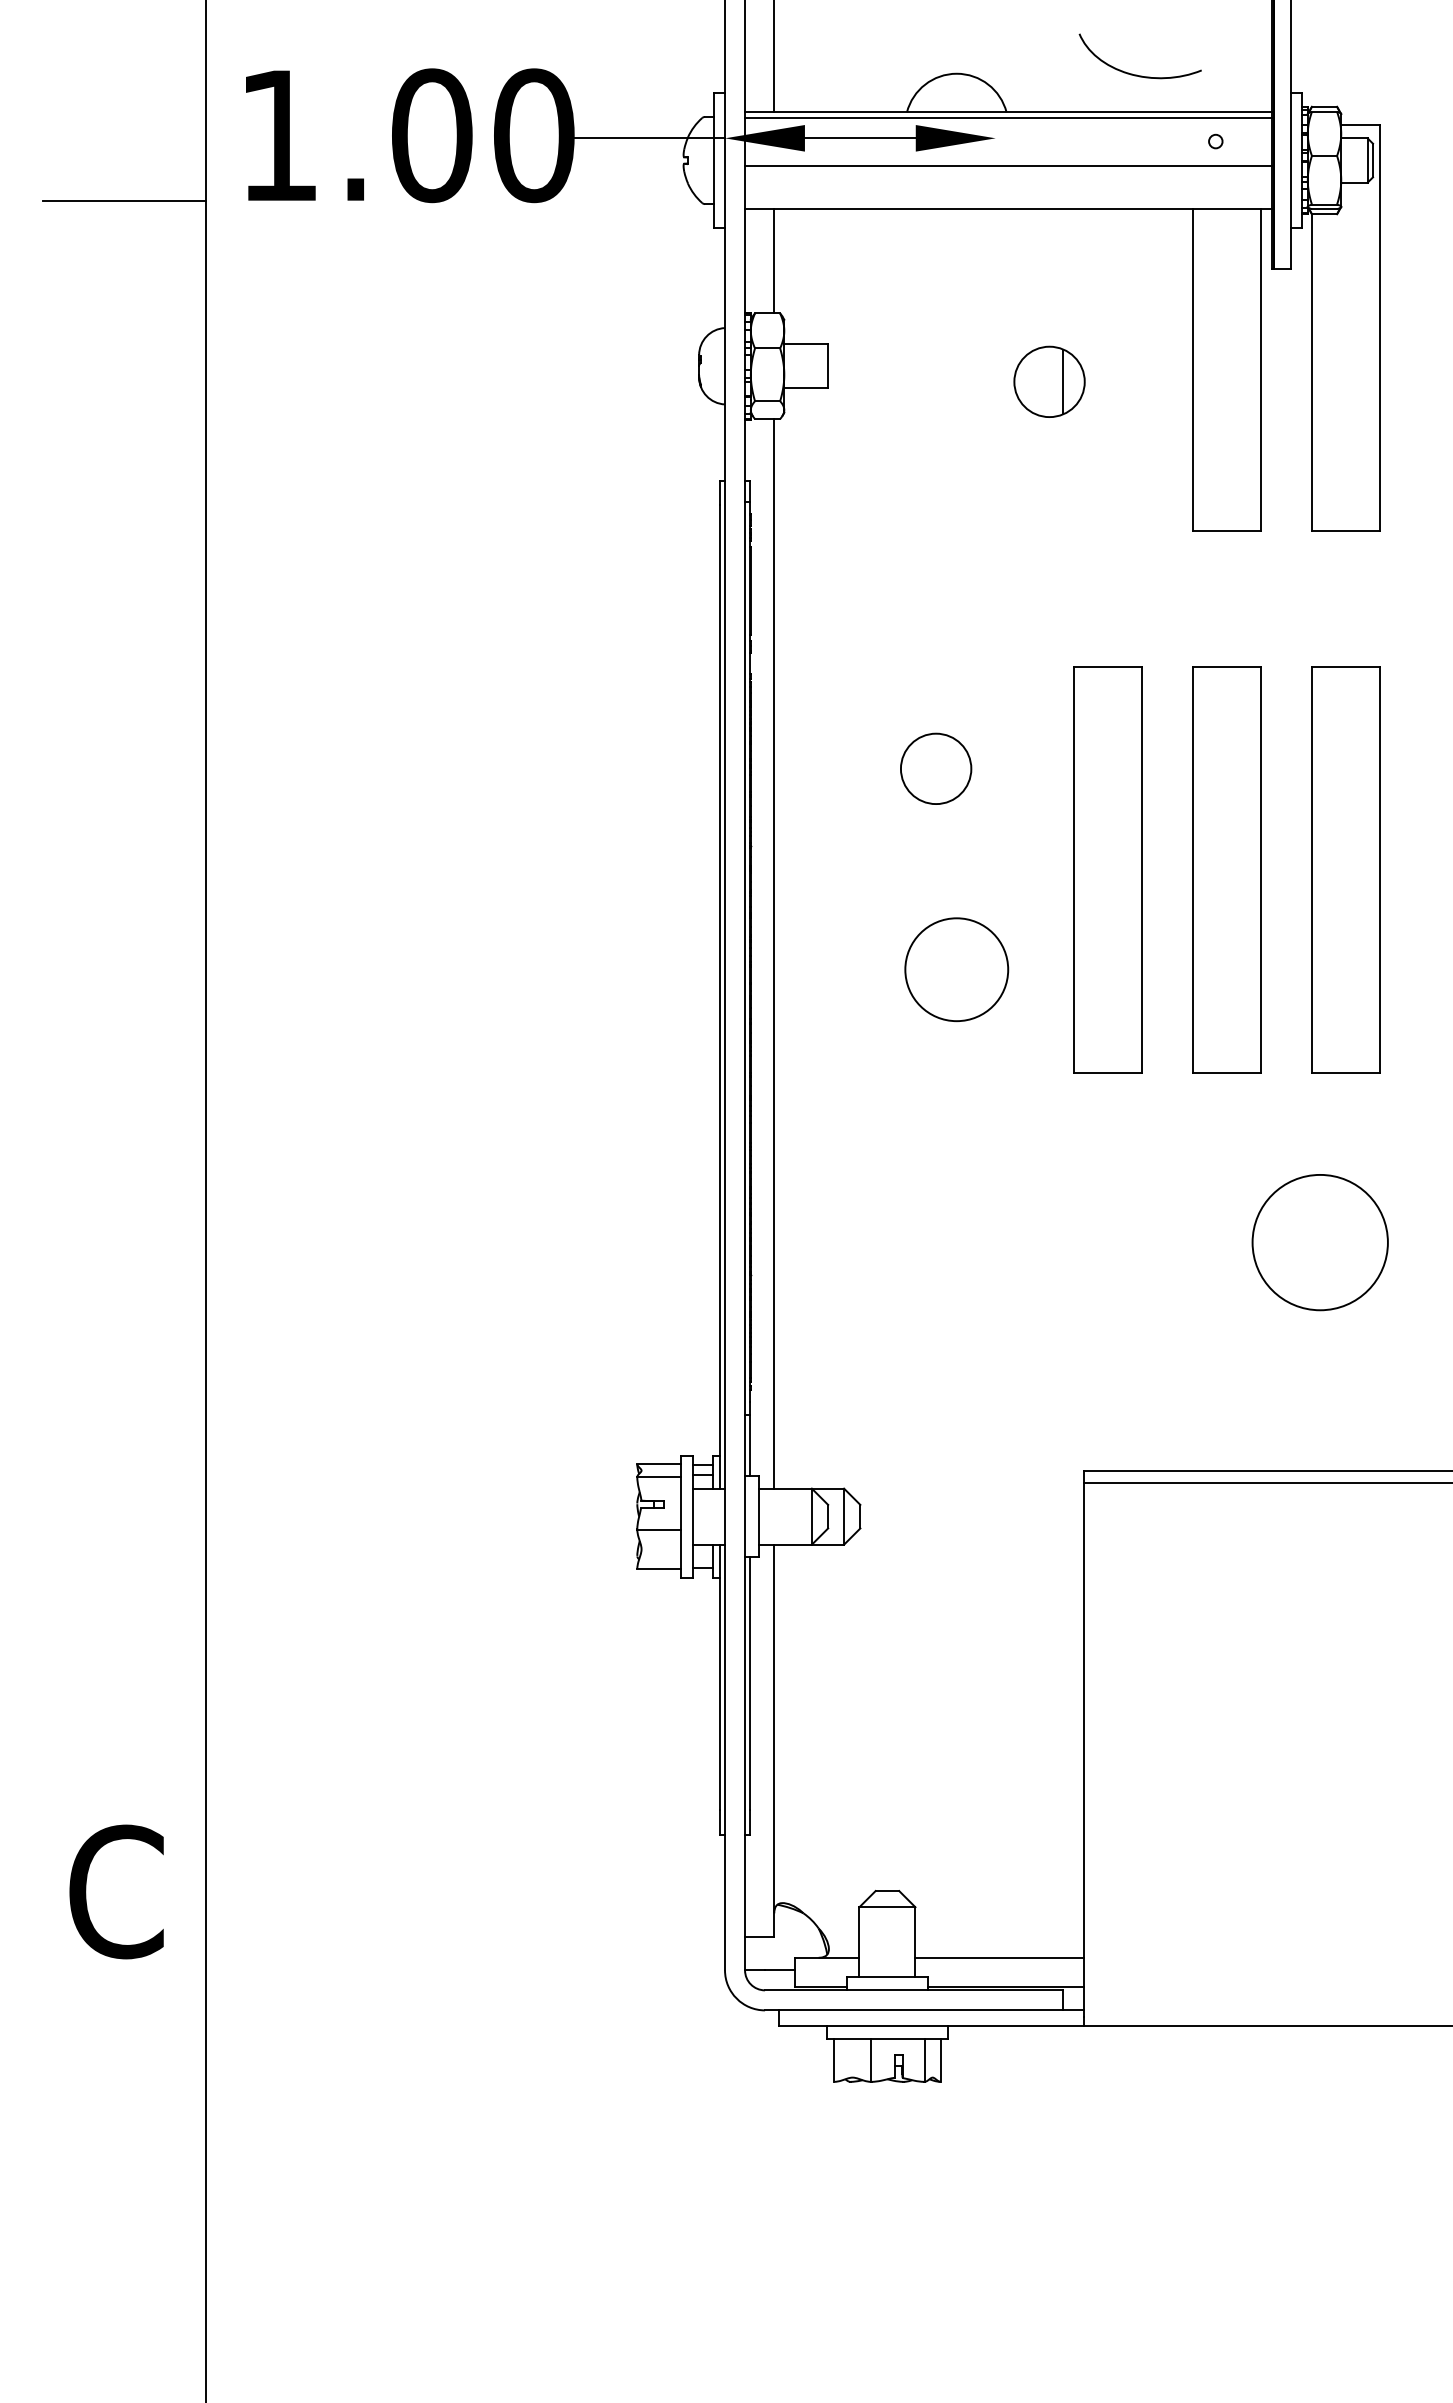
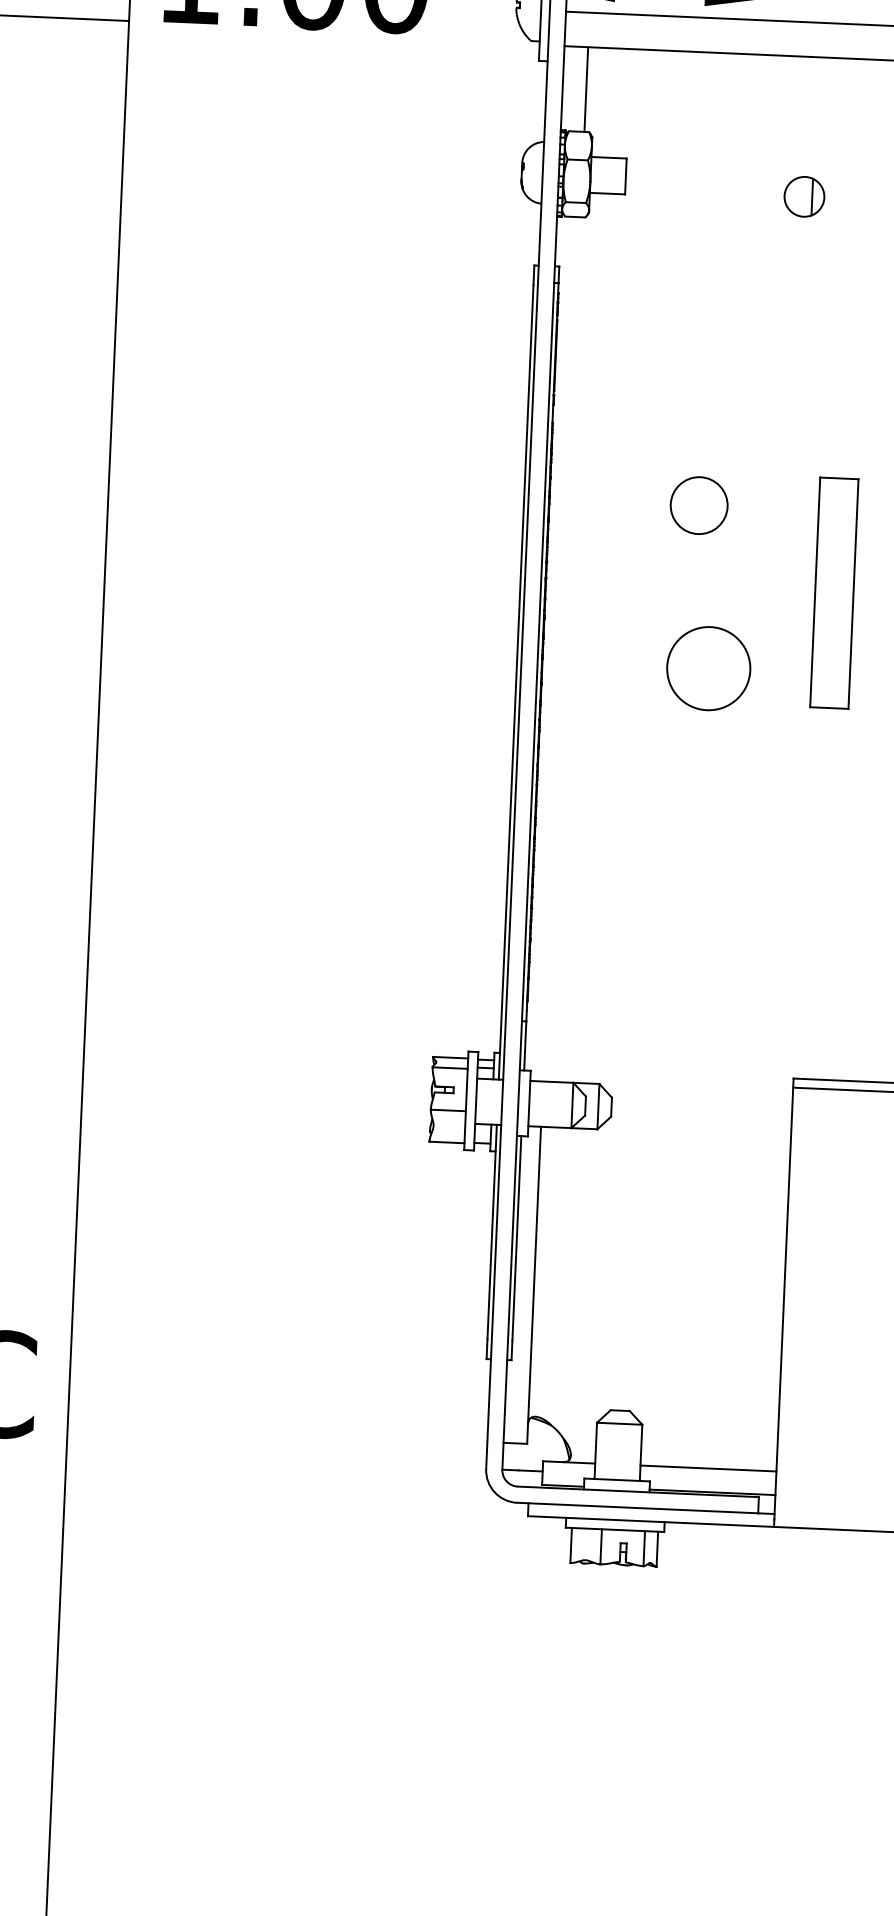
part: (1049, 381) -> (804, 196), size x0.7
part: (1107, 869) -> (834, 592), size x0.7
line: (774, 953) -> (562, 649), removed

